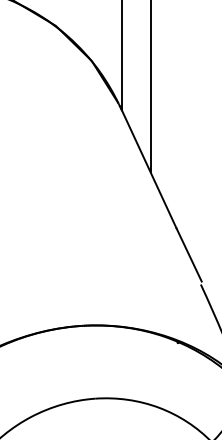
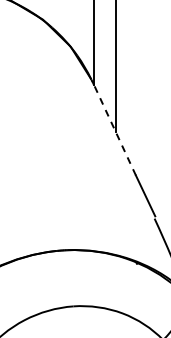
line: (148, 167) -> (114, 128), solid -> dashed

